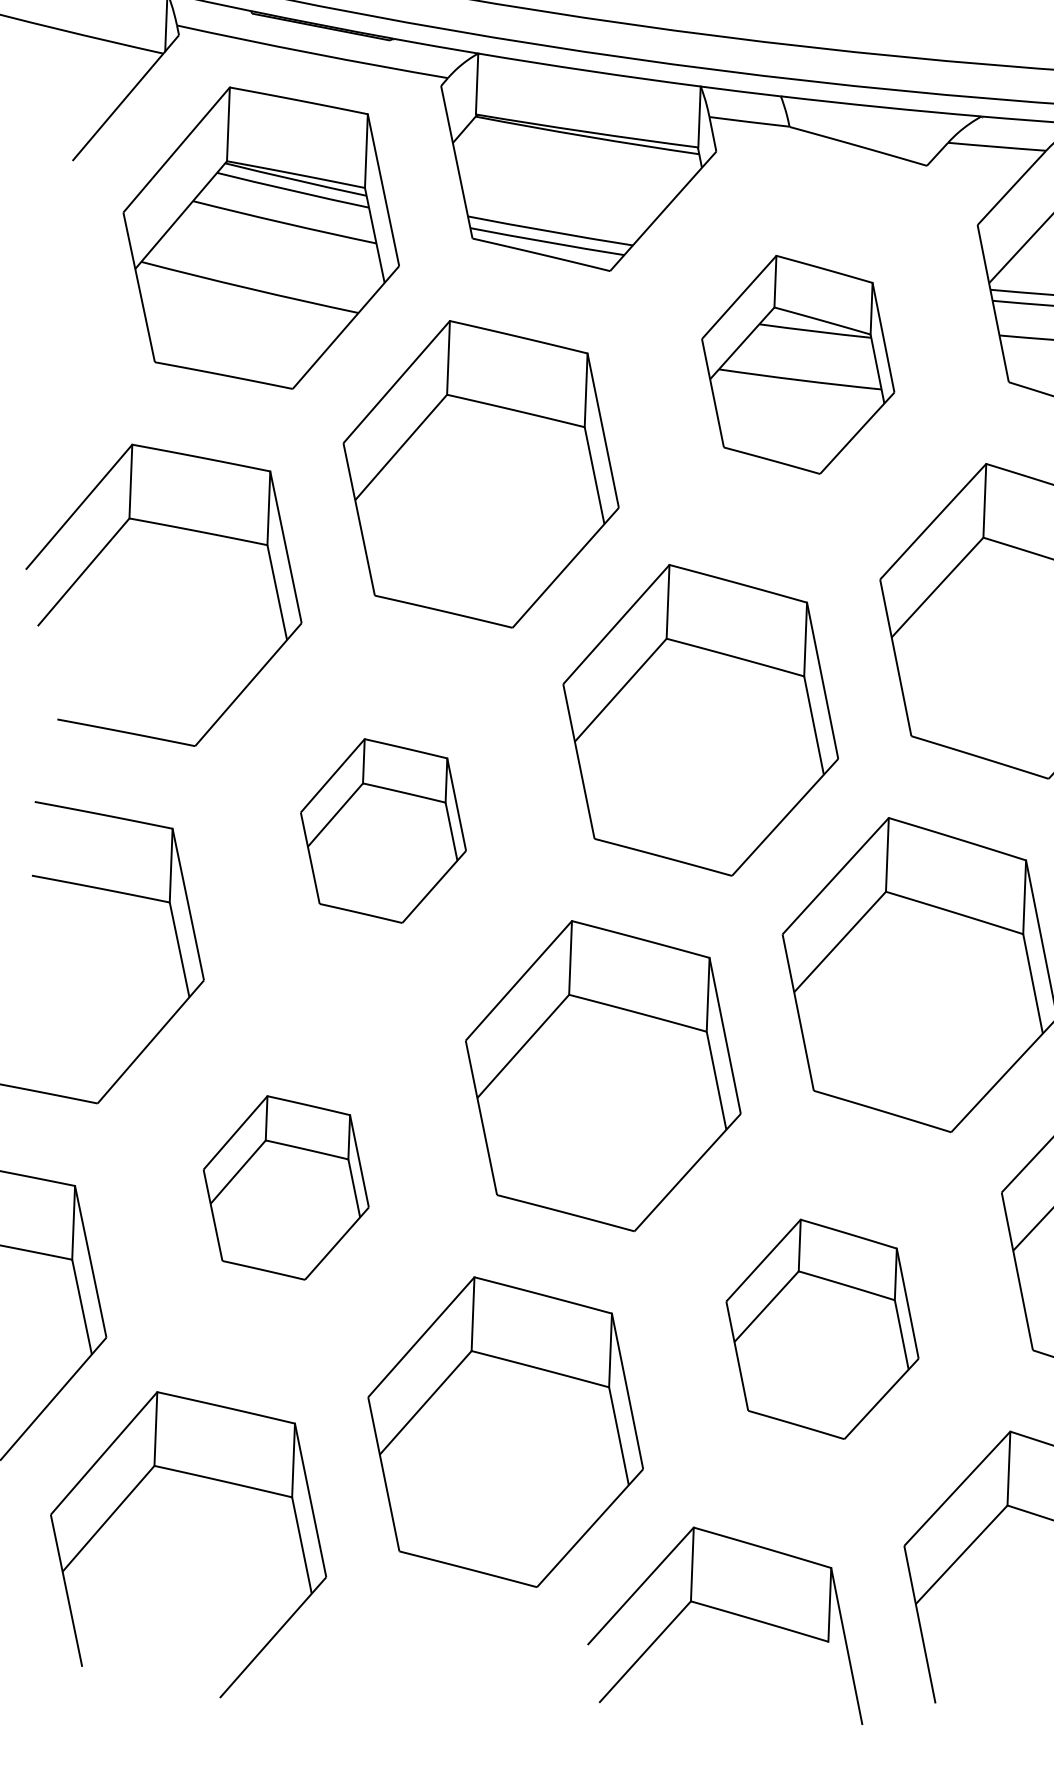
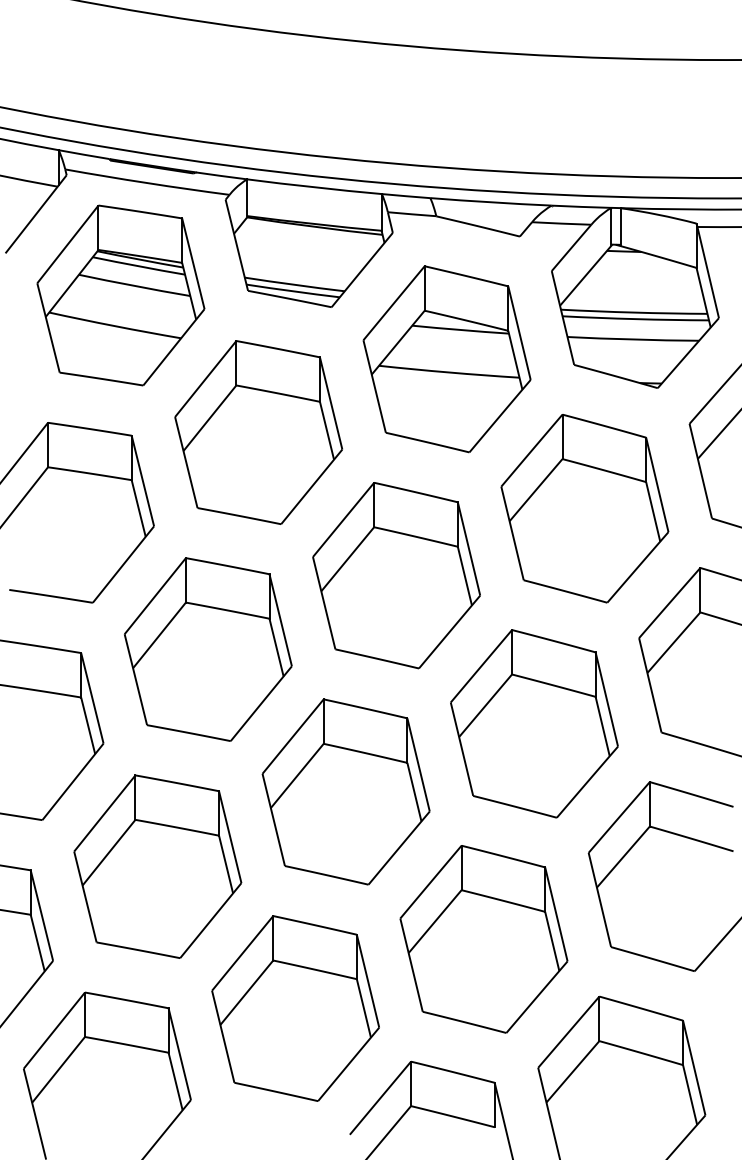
part: (797, 365) -> (446, 359), size x1.43
part: (382, 830) -> (207, 649), size x1.67
part: (285, 1187) -> (157, 866), size x1.67
part: (821, 1329) -> (483, 939), size x1.43

